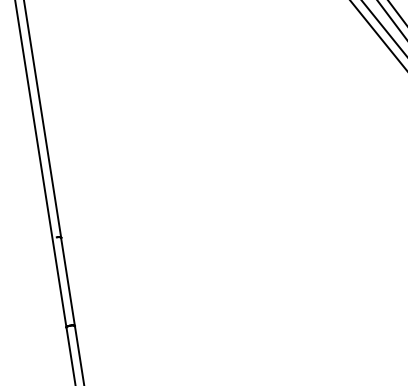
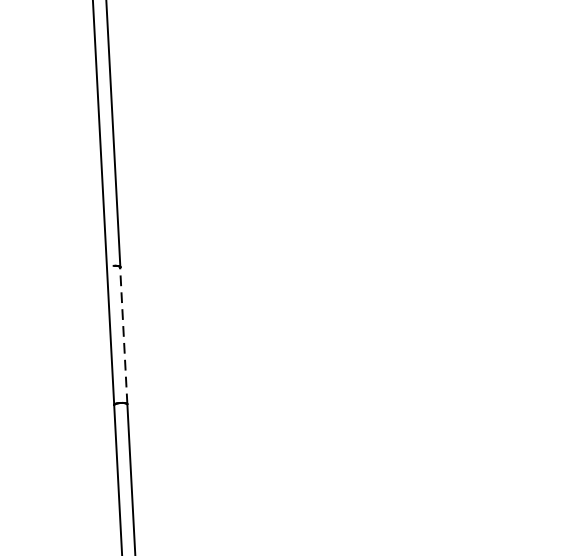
line: (68, 282) -> (124, 336), solid -> dashed

